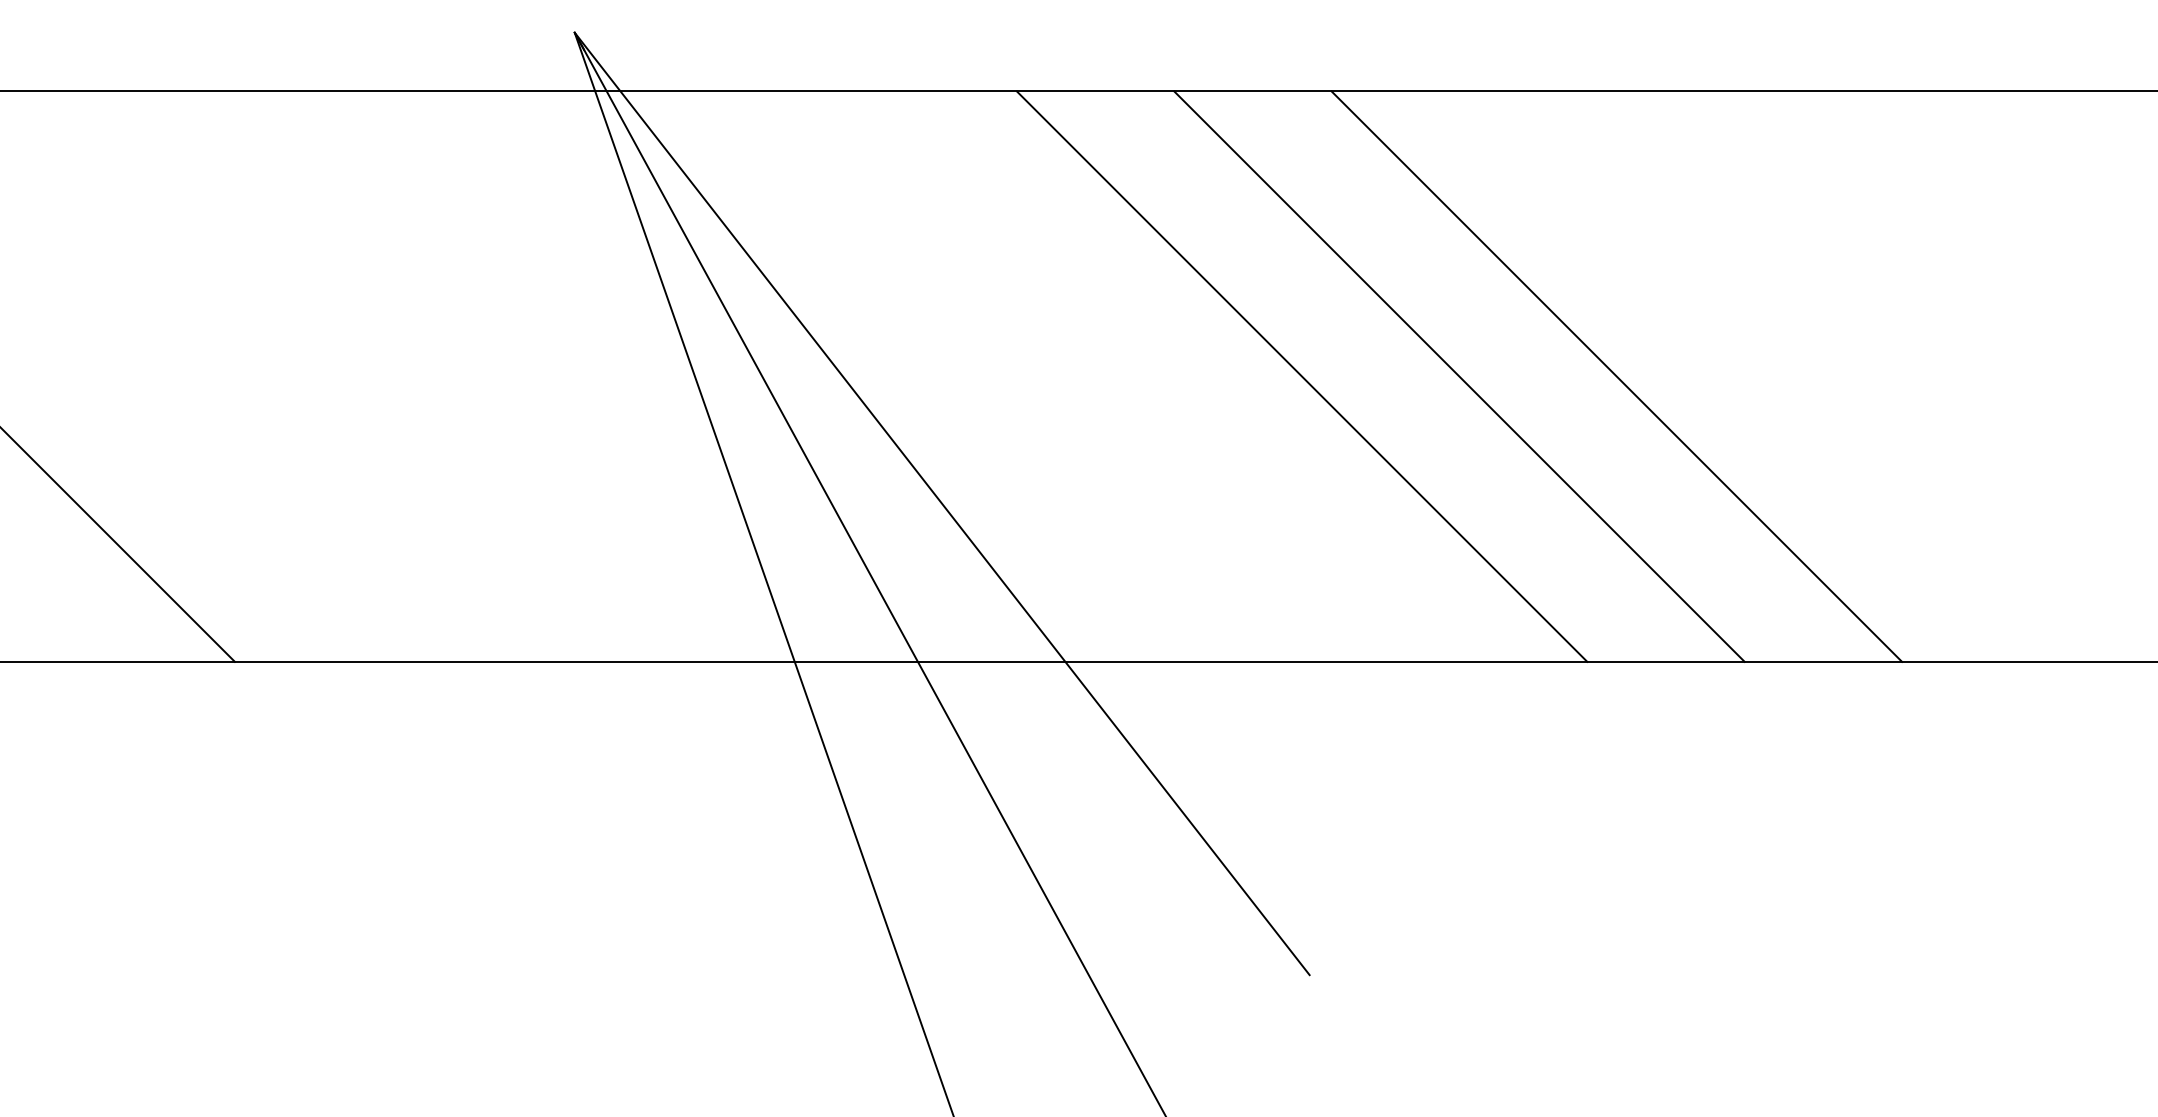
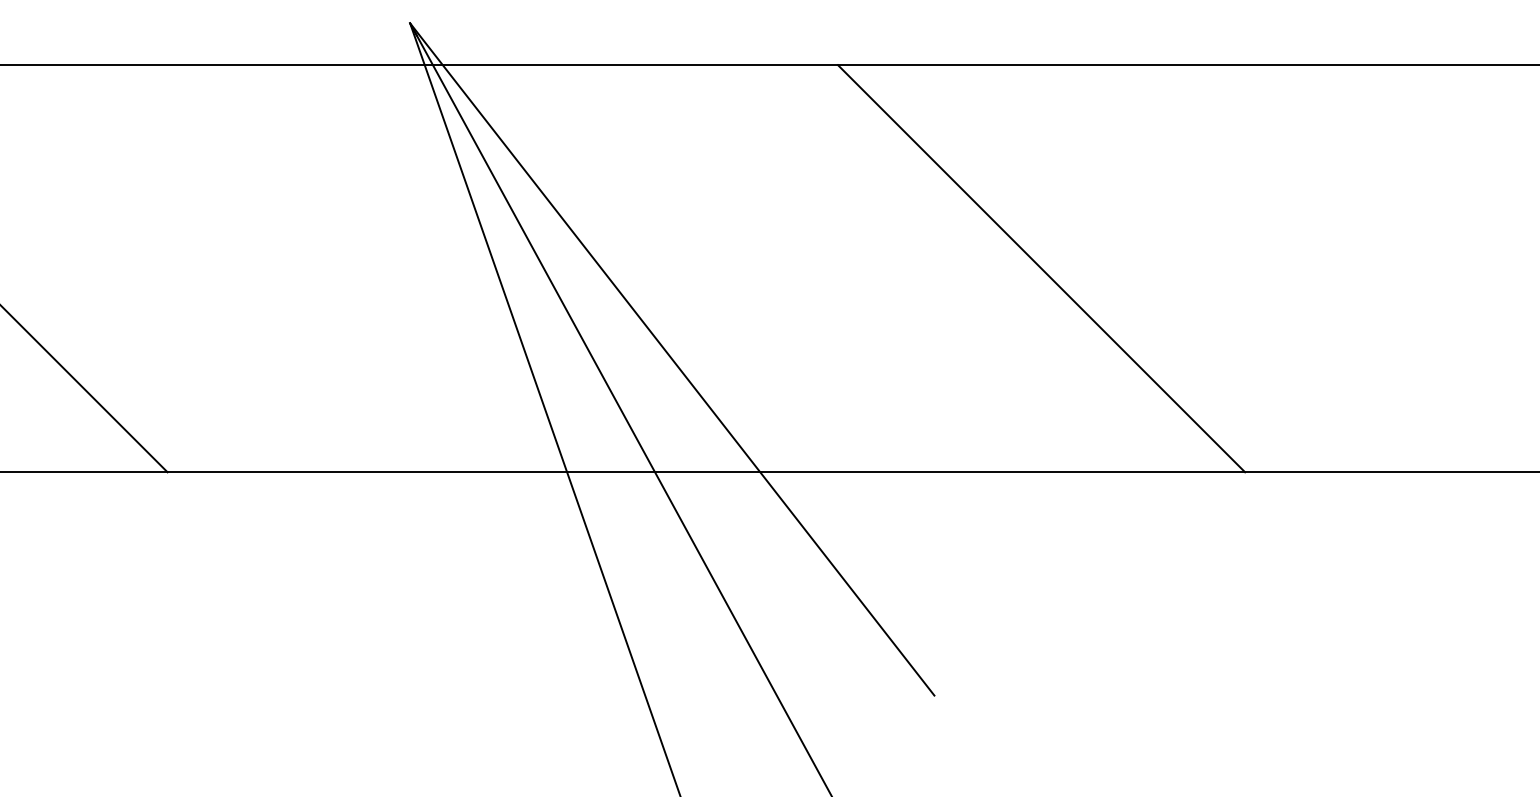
line: (1301, 376) -> (928, 268), removed
line: (1616, 376) -> (1153, 268), removed

